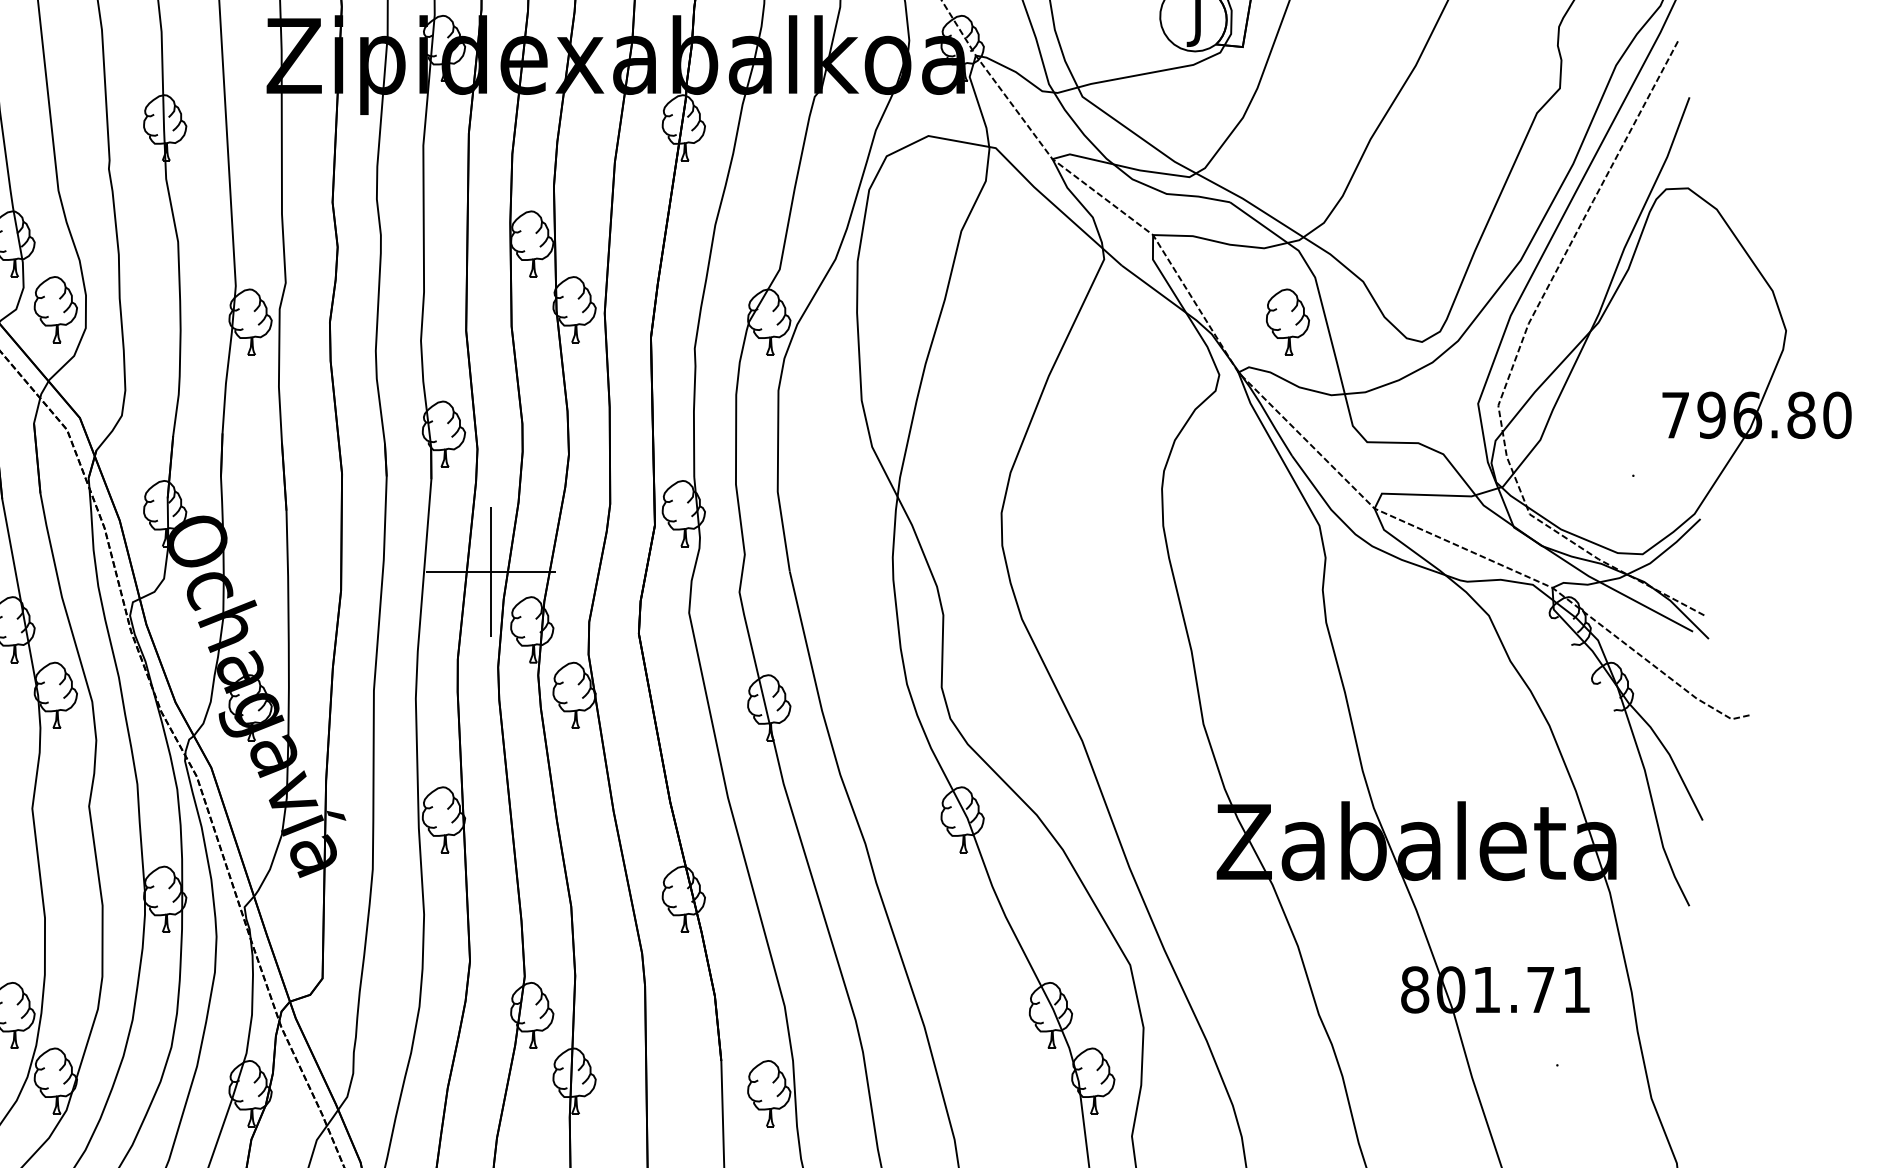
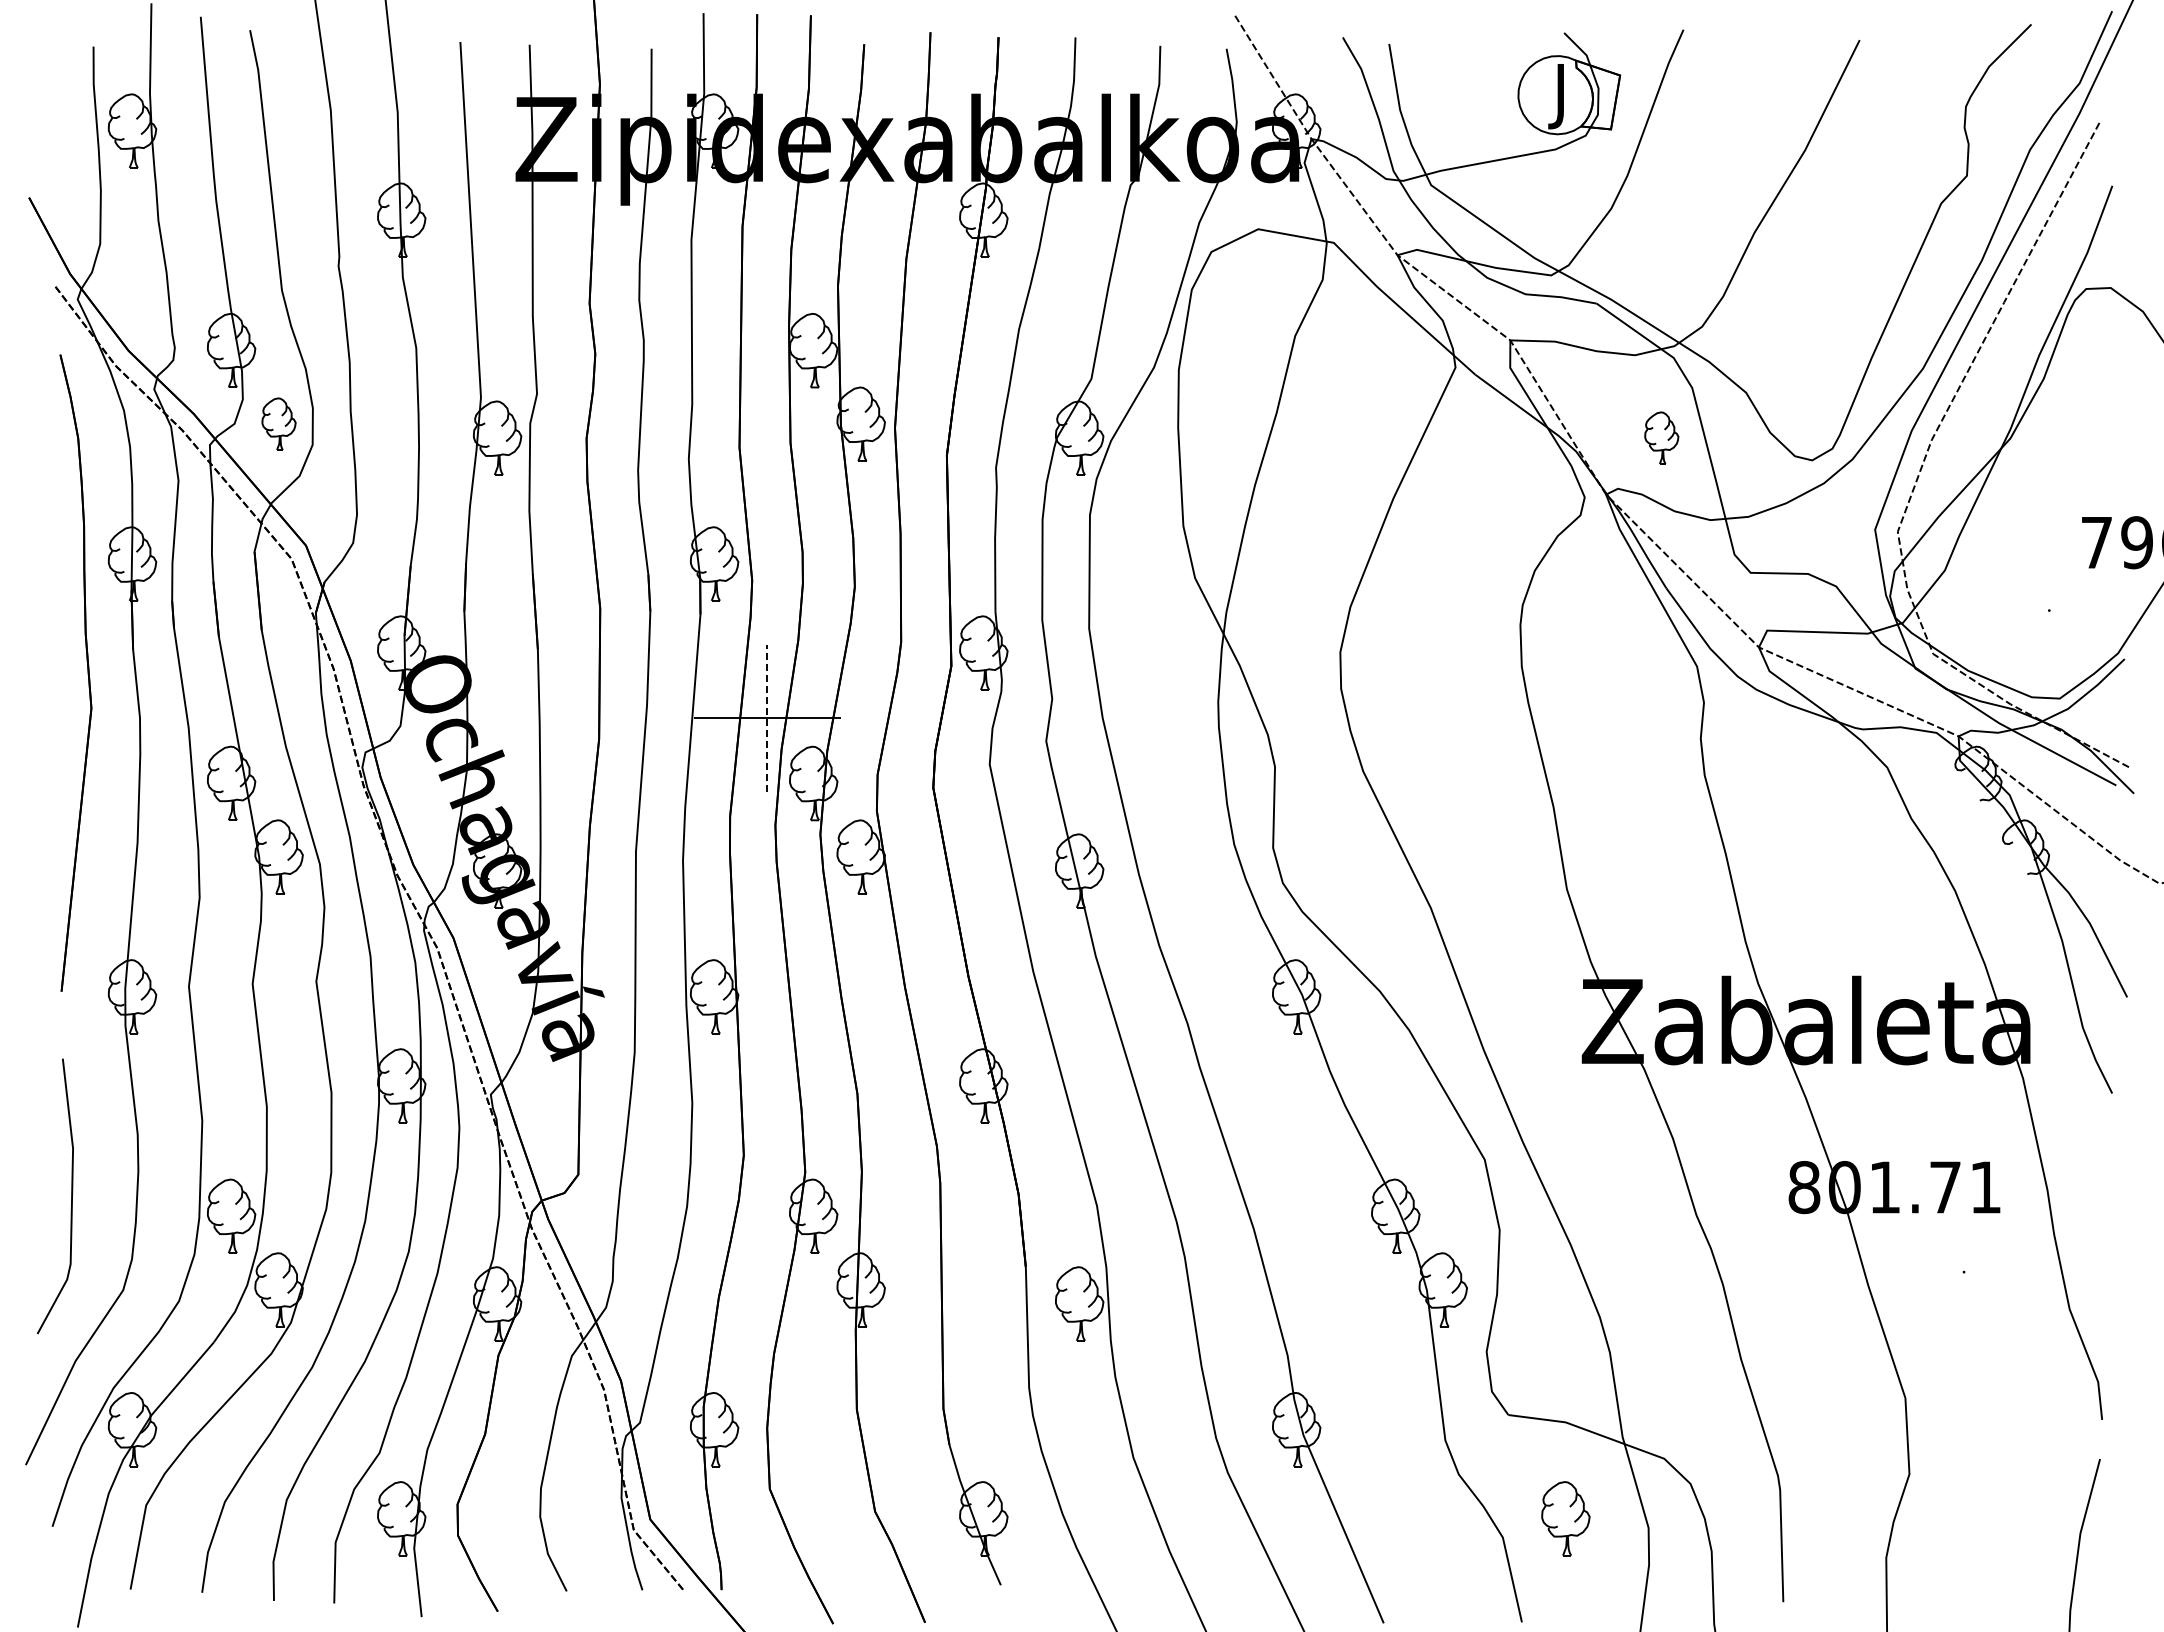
part: (55, 309) -> (278, 423), size x0.7
part: (1287, 321) -> (1661, 437), size x0.7
line: (491, 571) -> (767, 717), solid -> dashed

